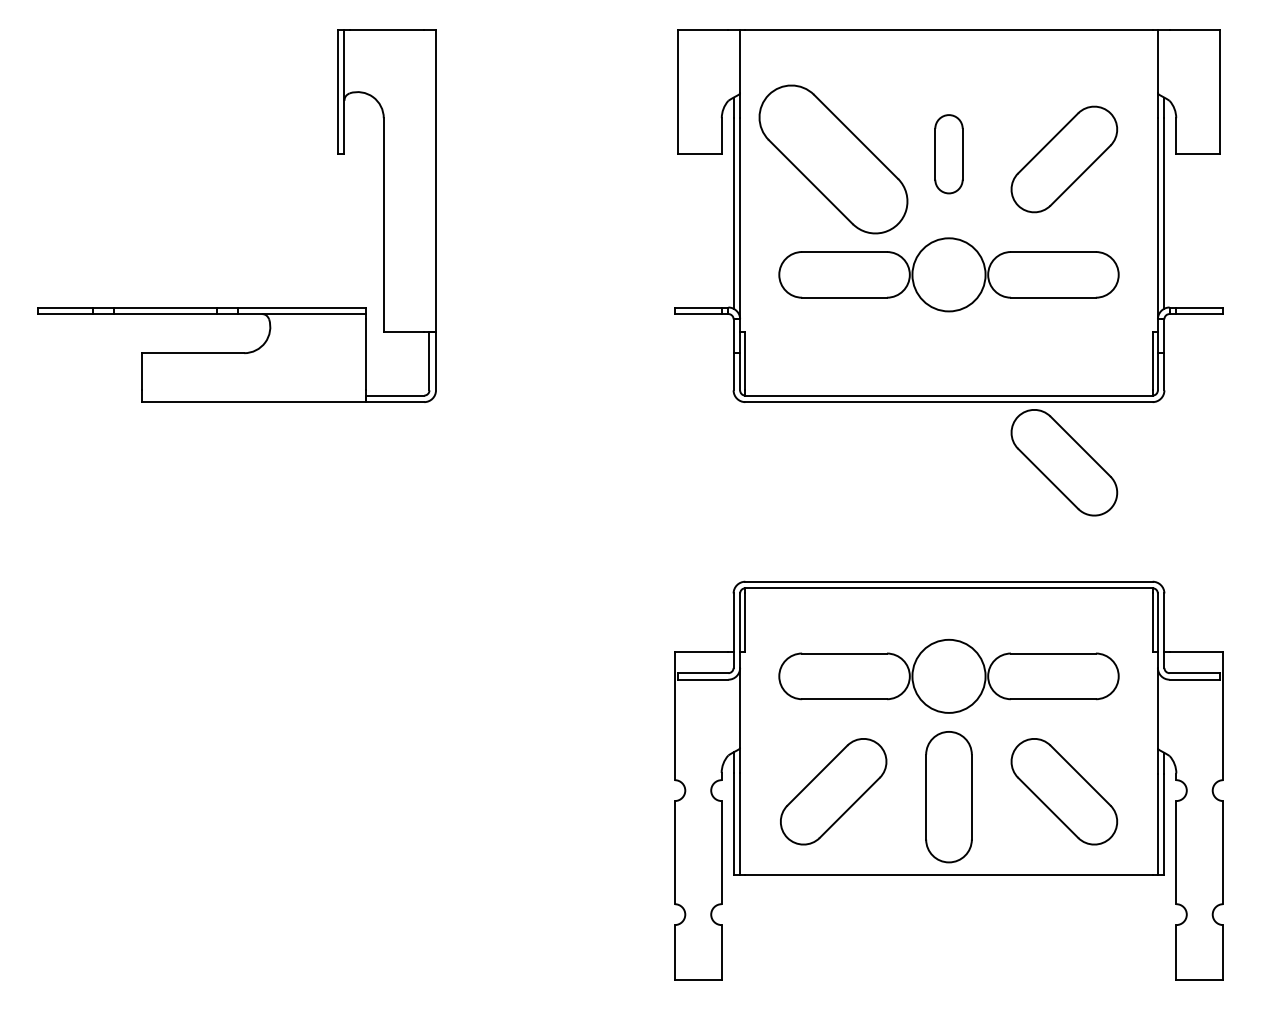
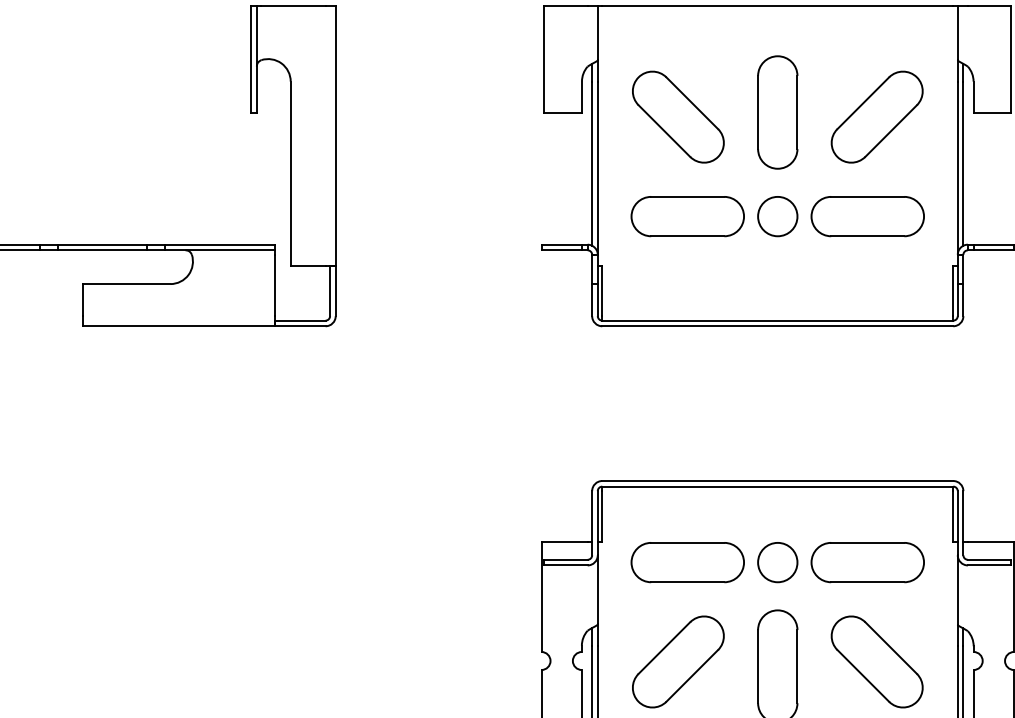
part: (948, 154) -> (777, 112), size x1.67
part: (833, 159) -> (678, 117), size x0.71
circle: (948, 274) -> (777, 216), size x0.62
part: (1064, 462) -> (877, 378), removed
circle: (948, 676) -> (777, 562), size x0.62

